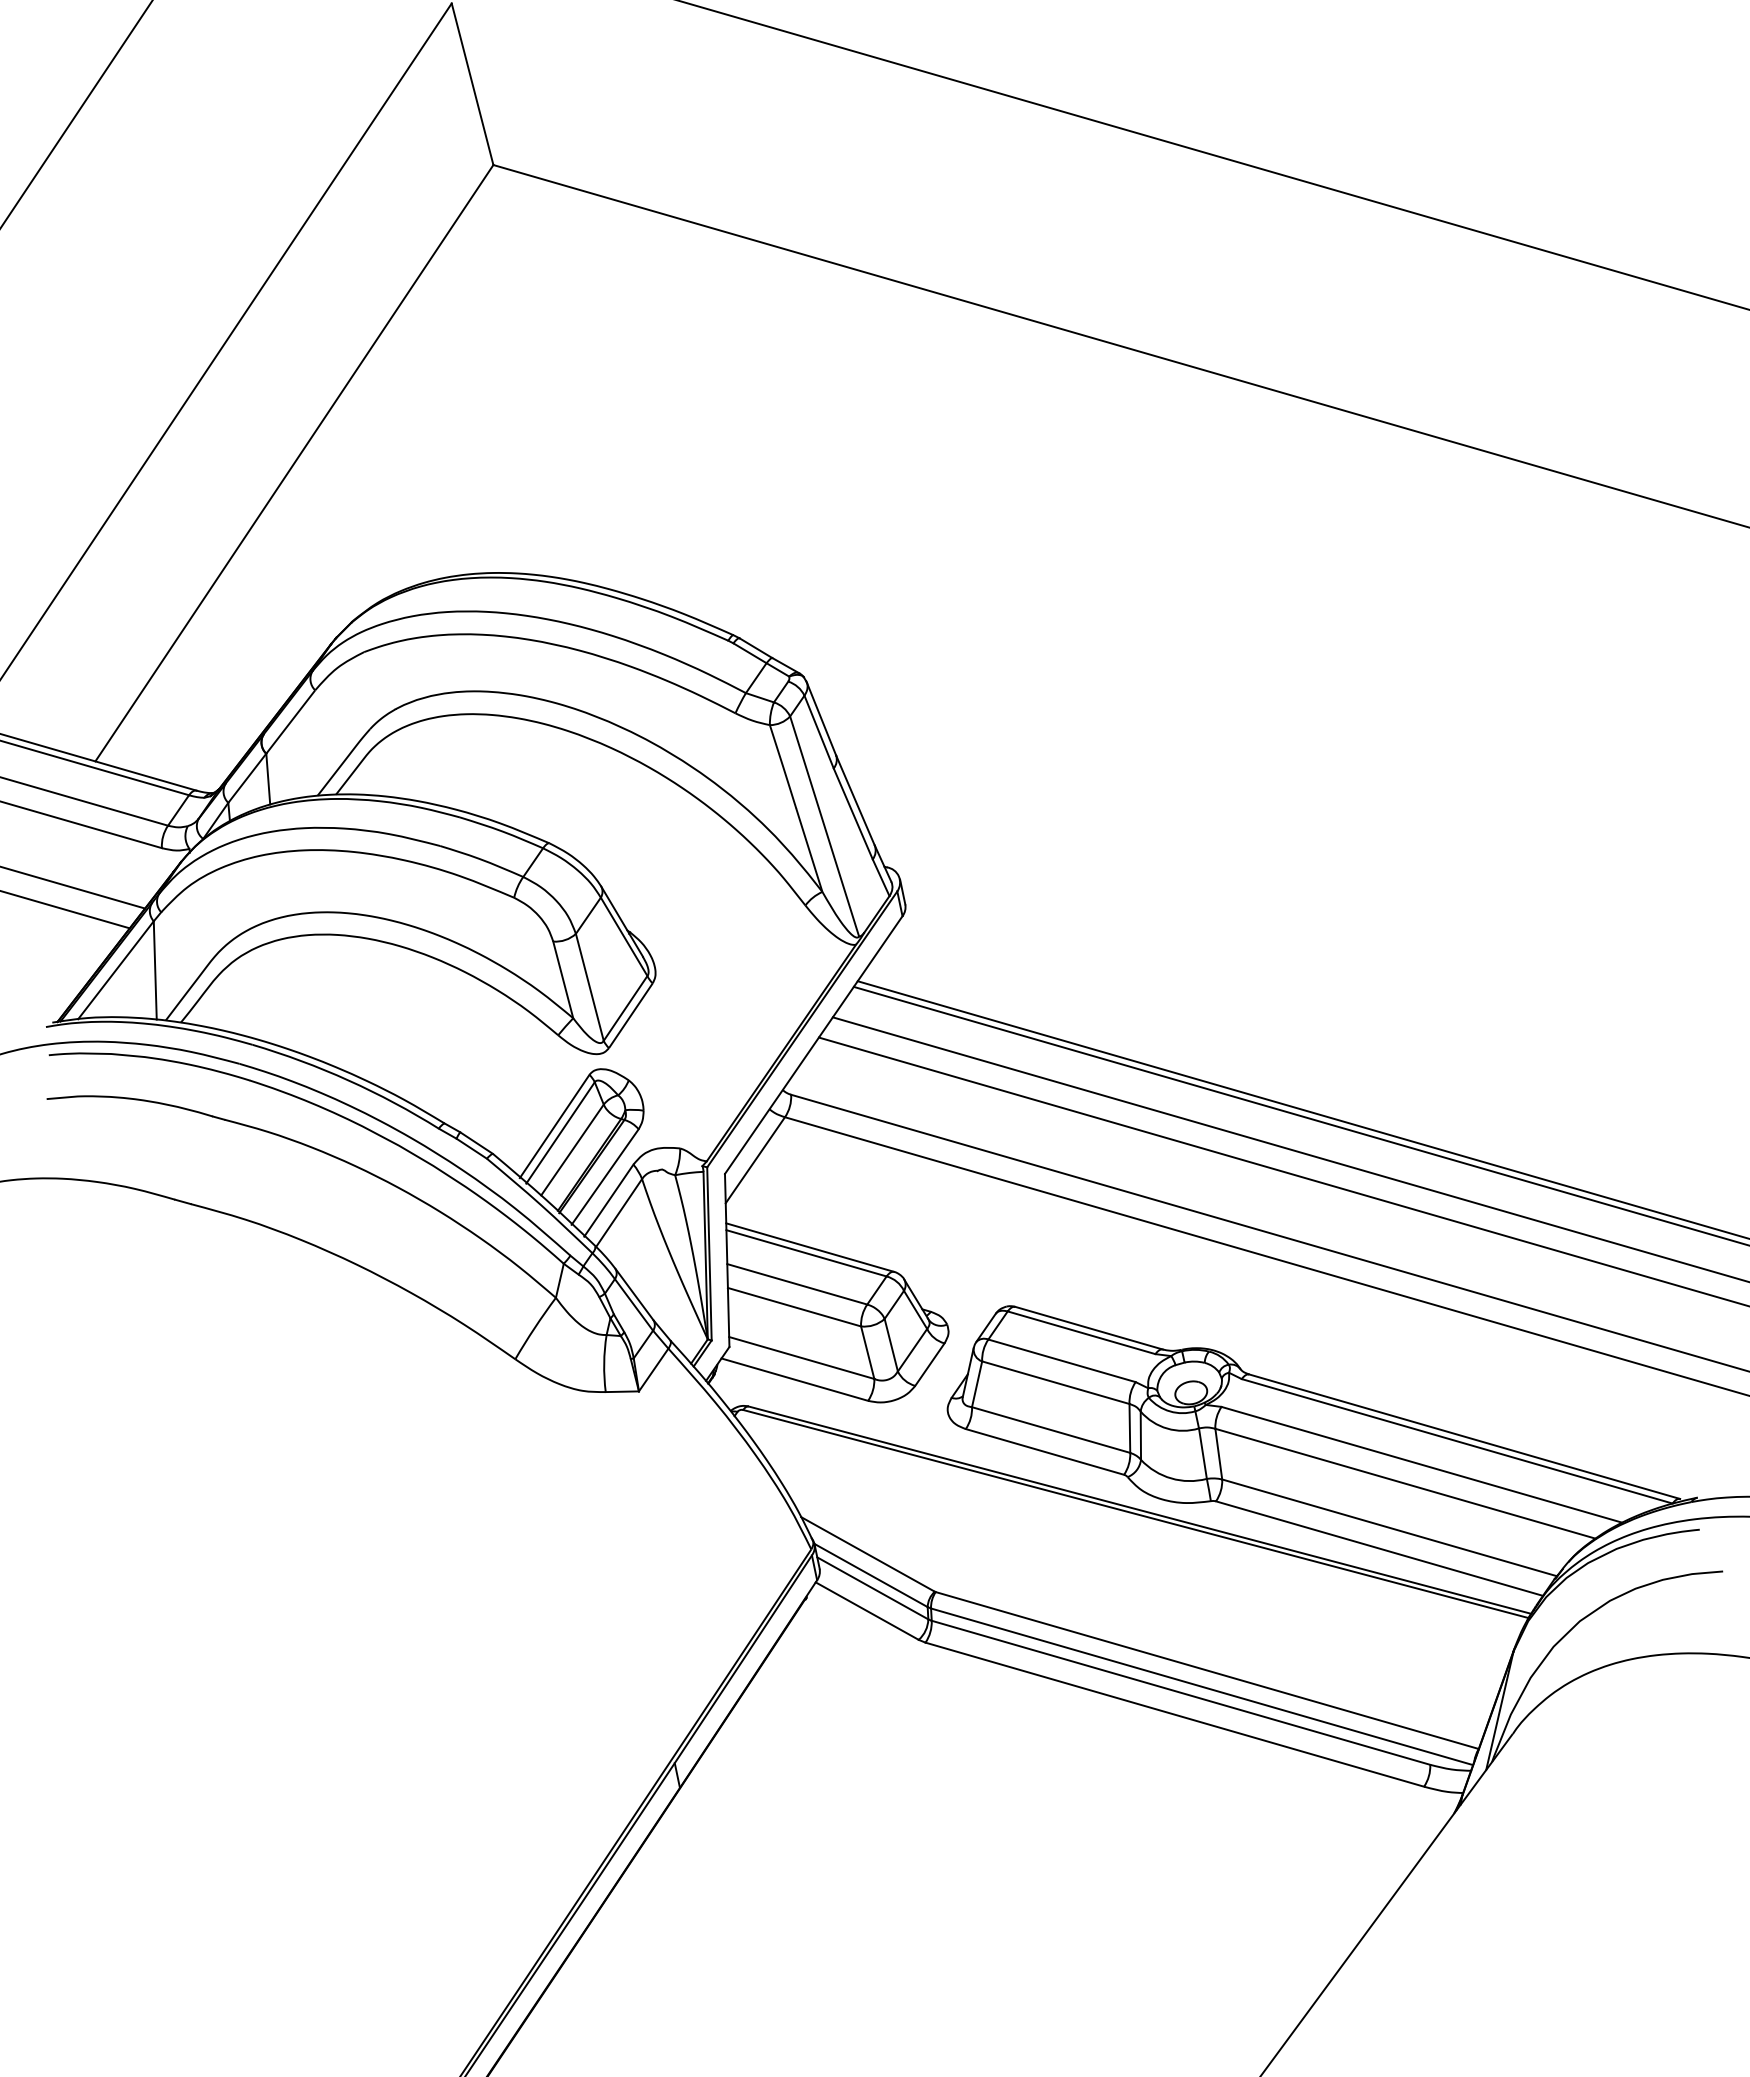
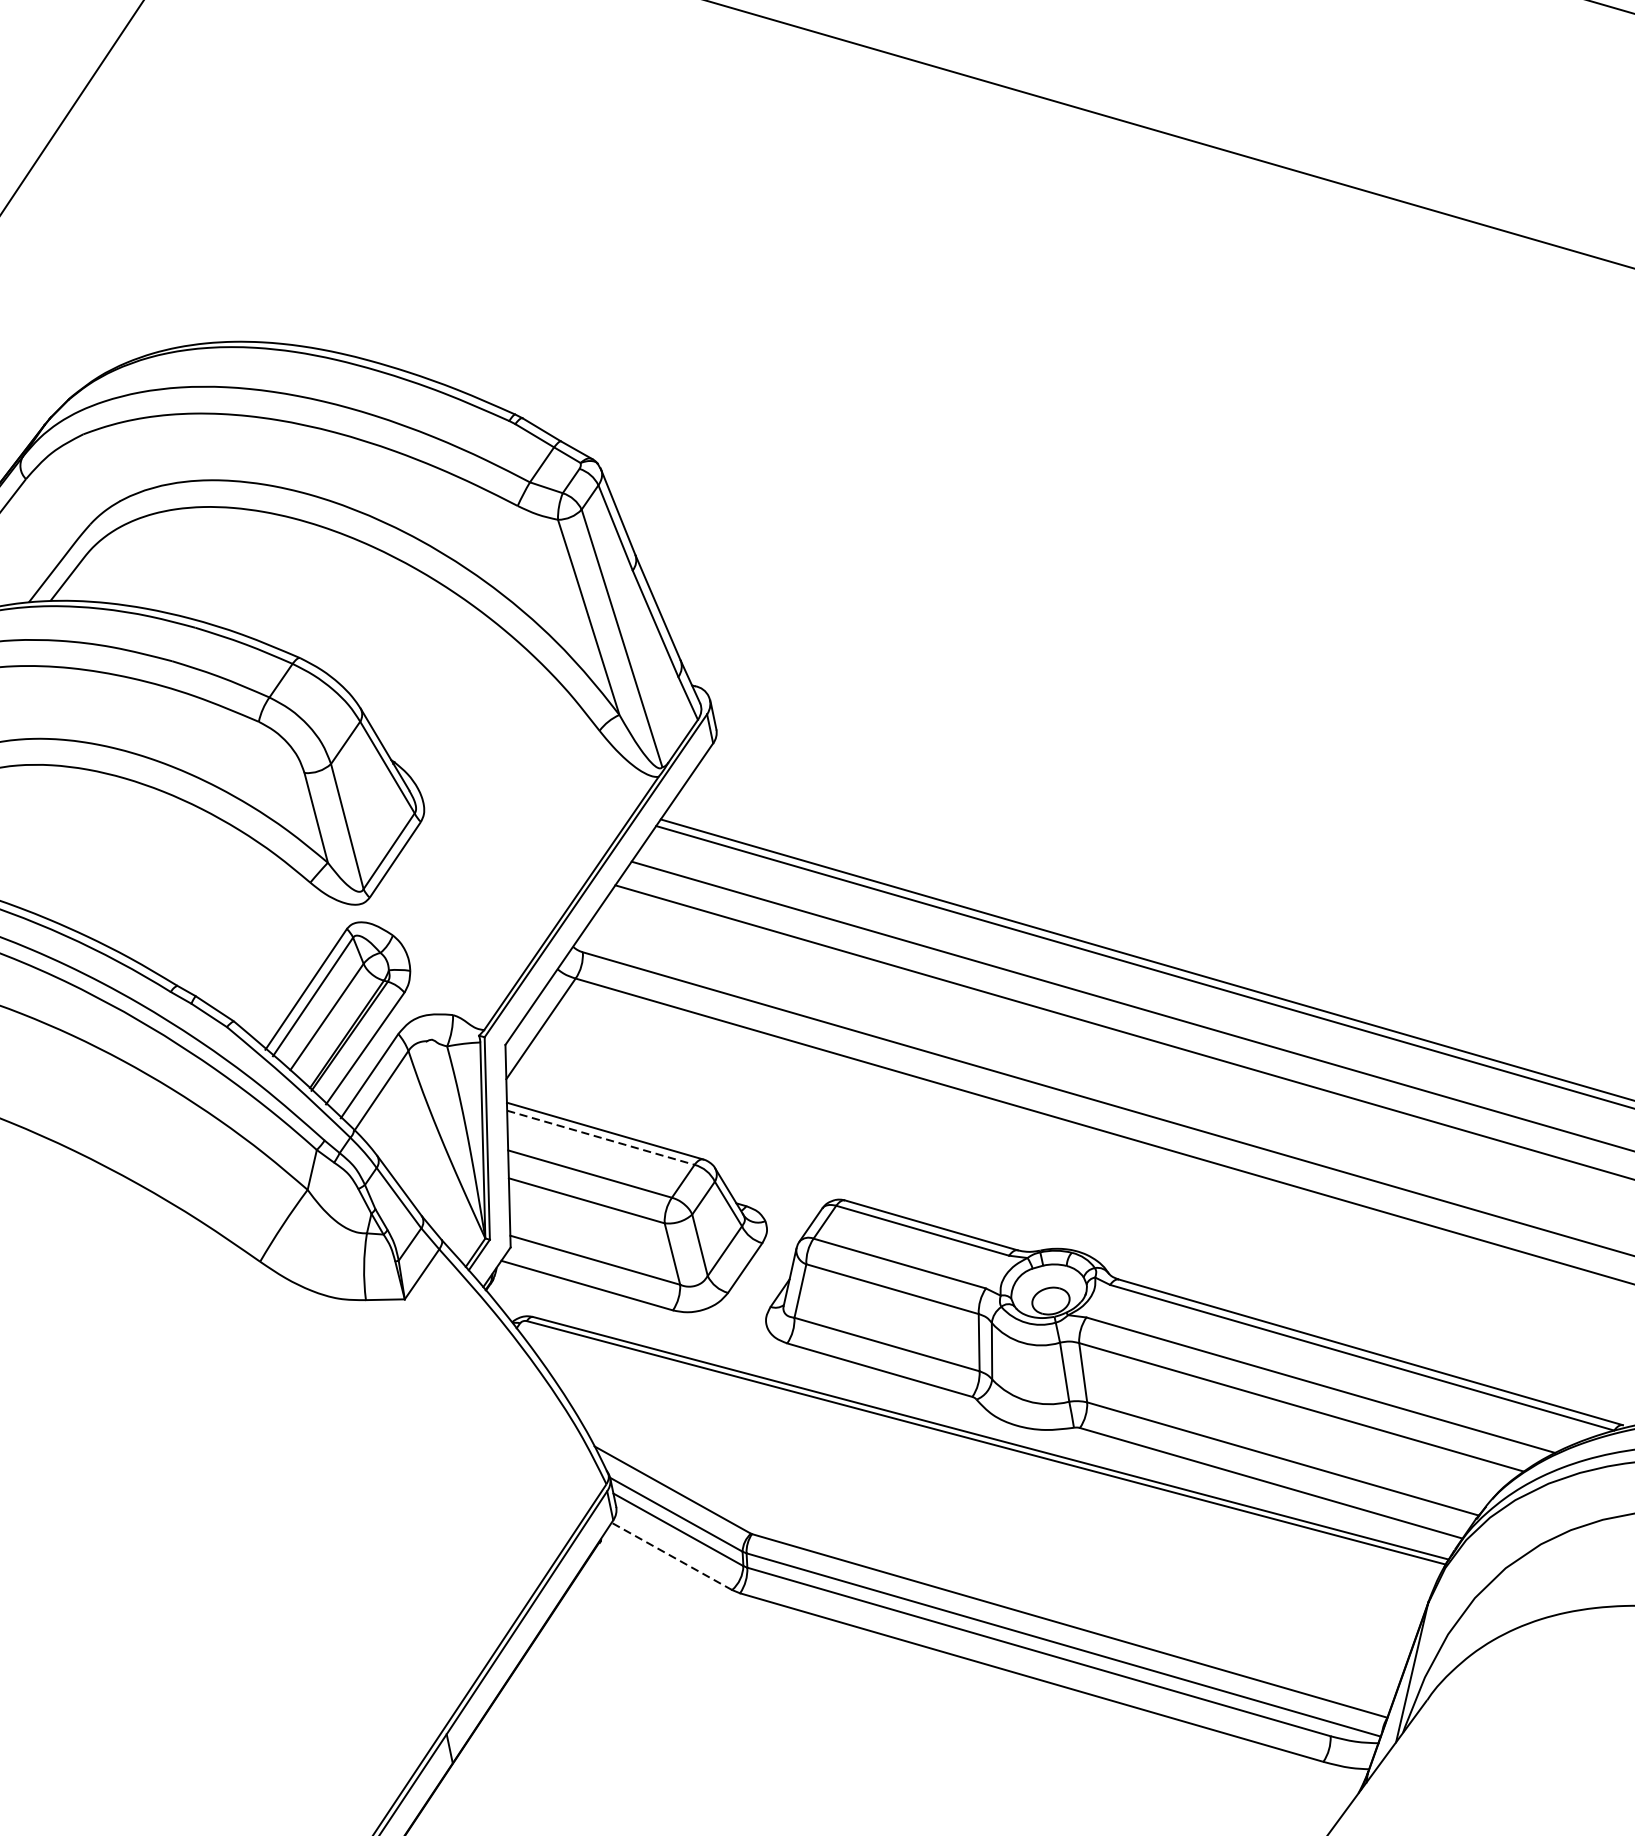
line: (807, 1253) -> (601, 1137), solid -> dashed
line: (867, 1611) -> (672, 1556), solid -> dashed

